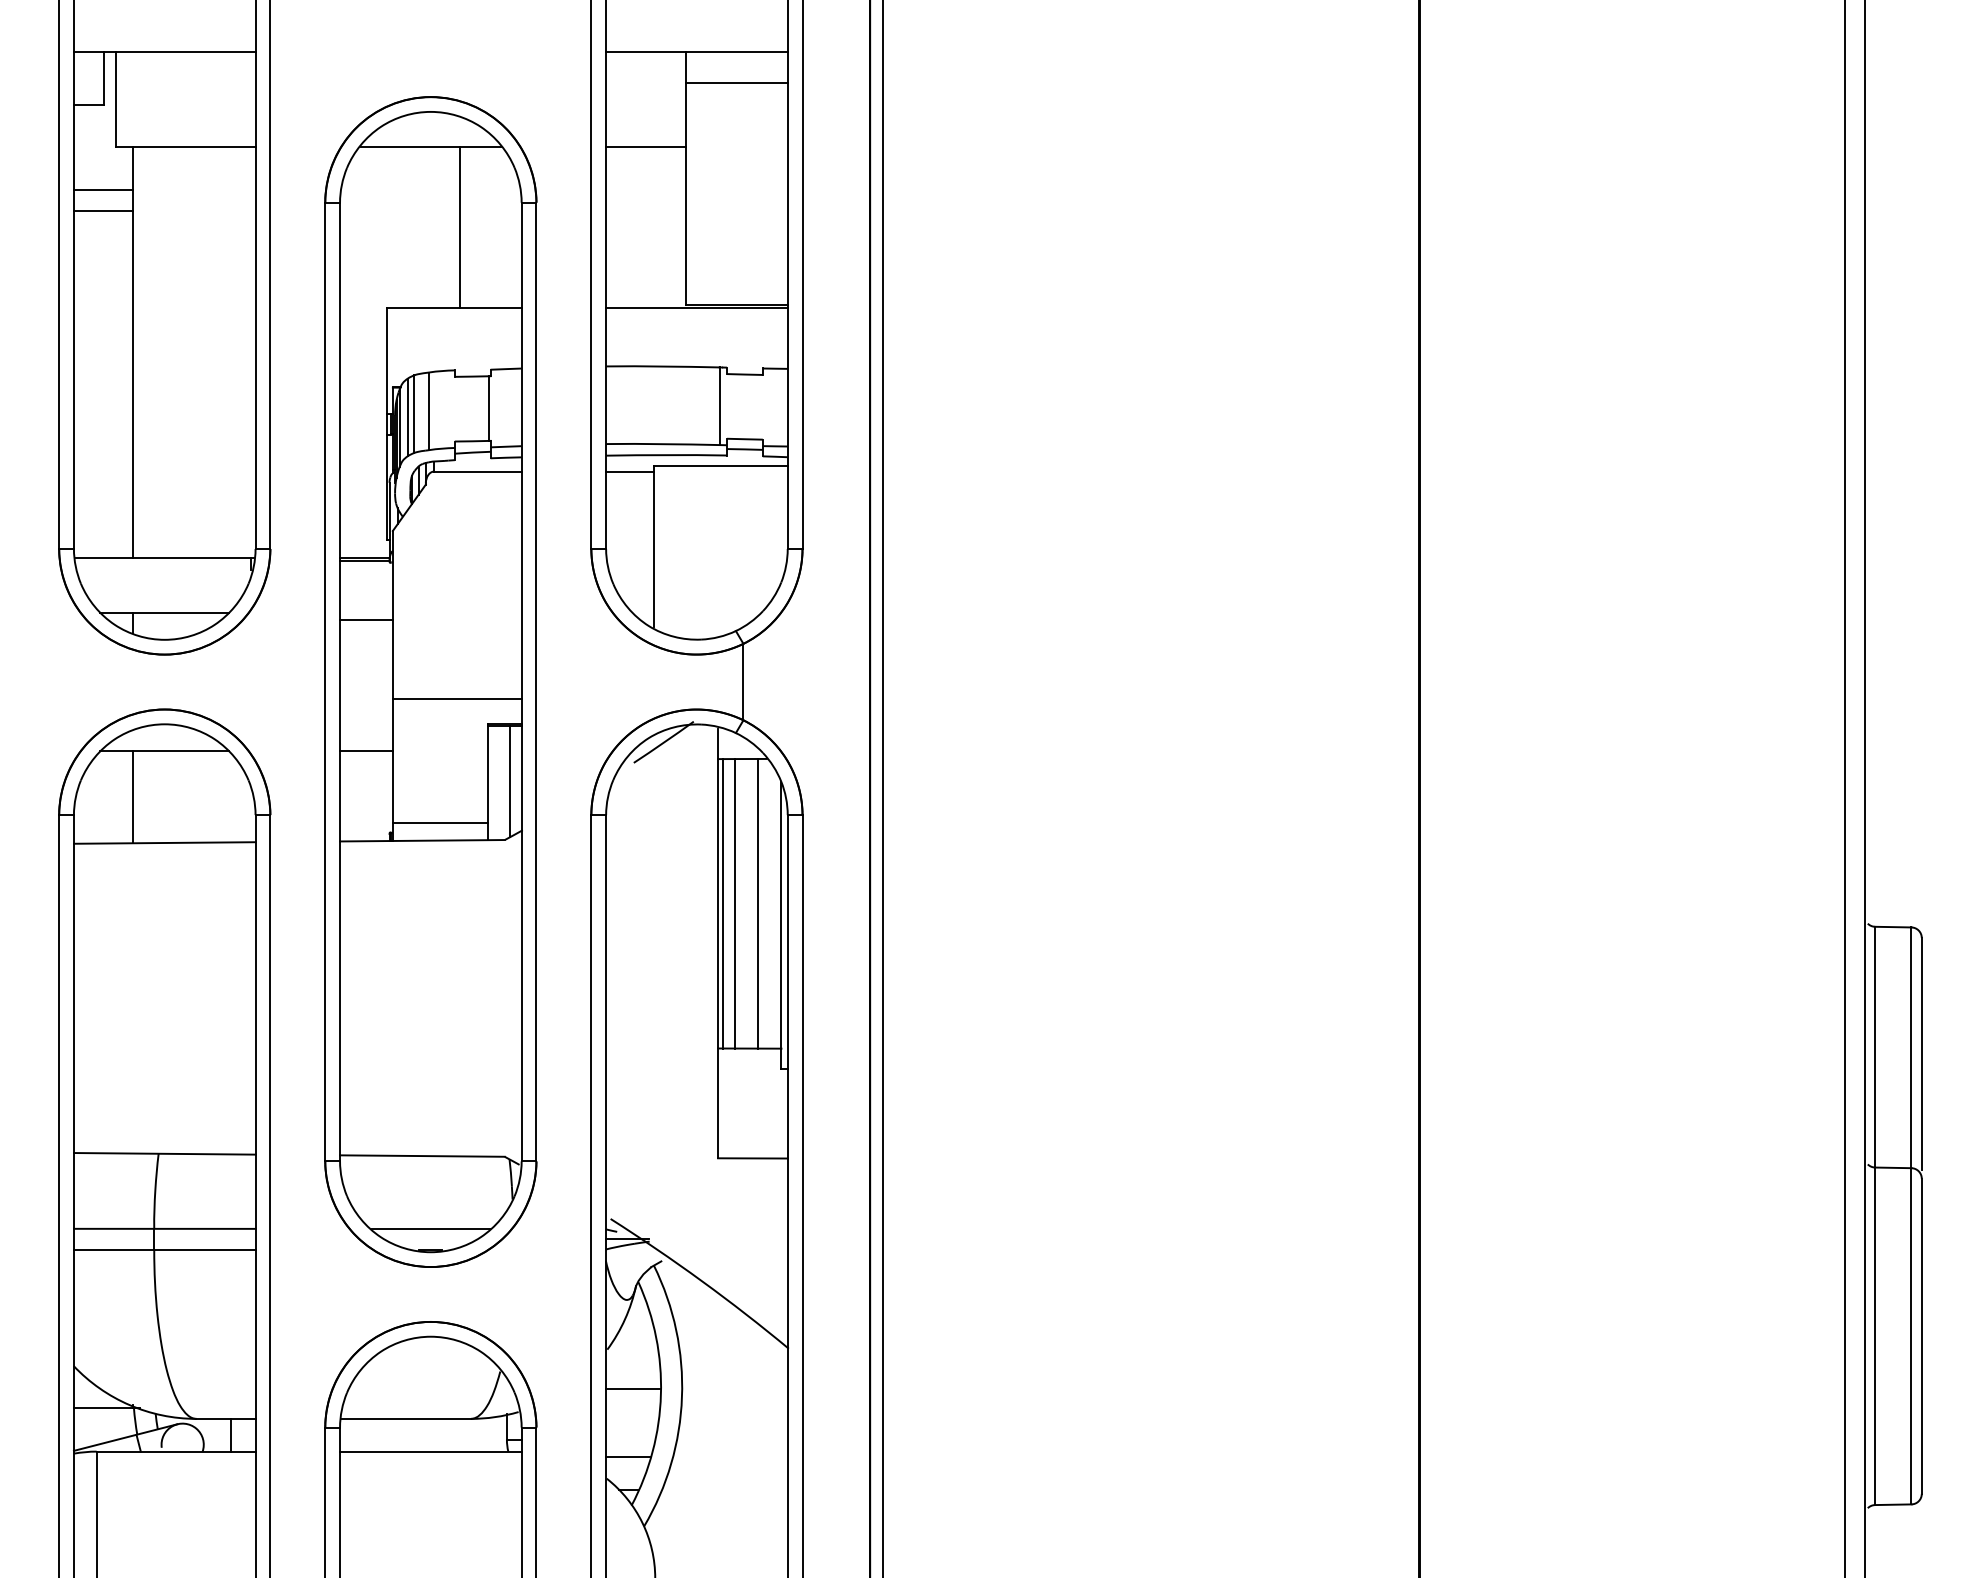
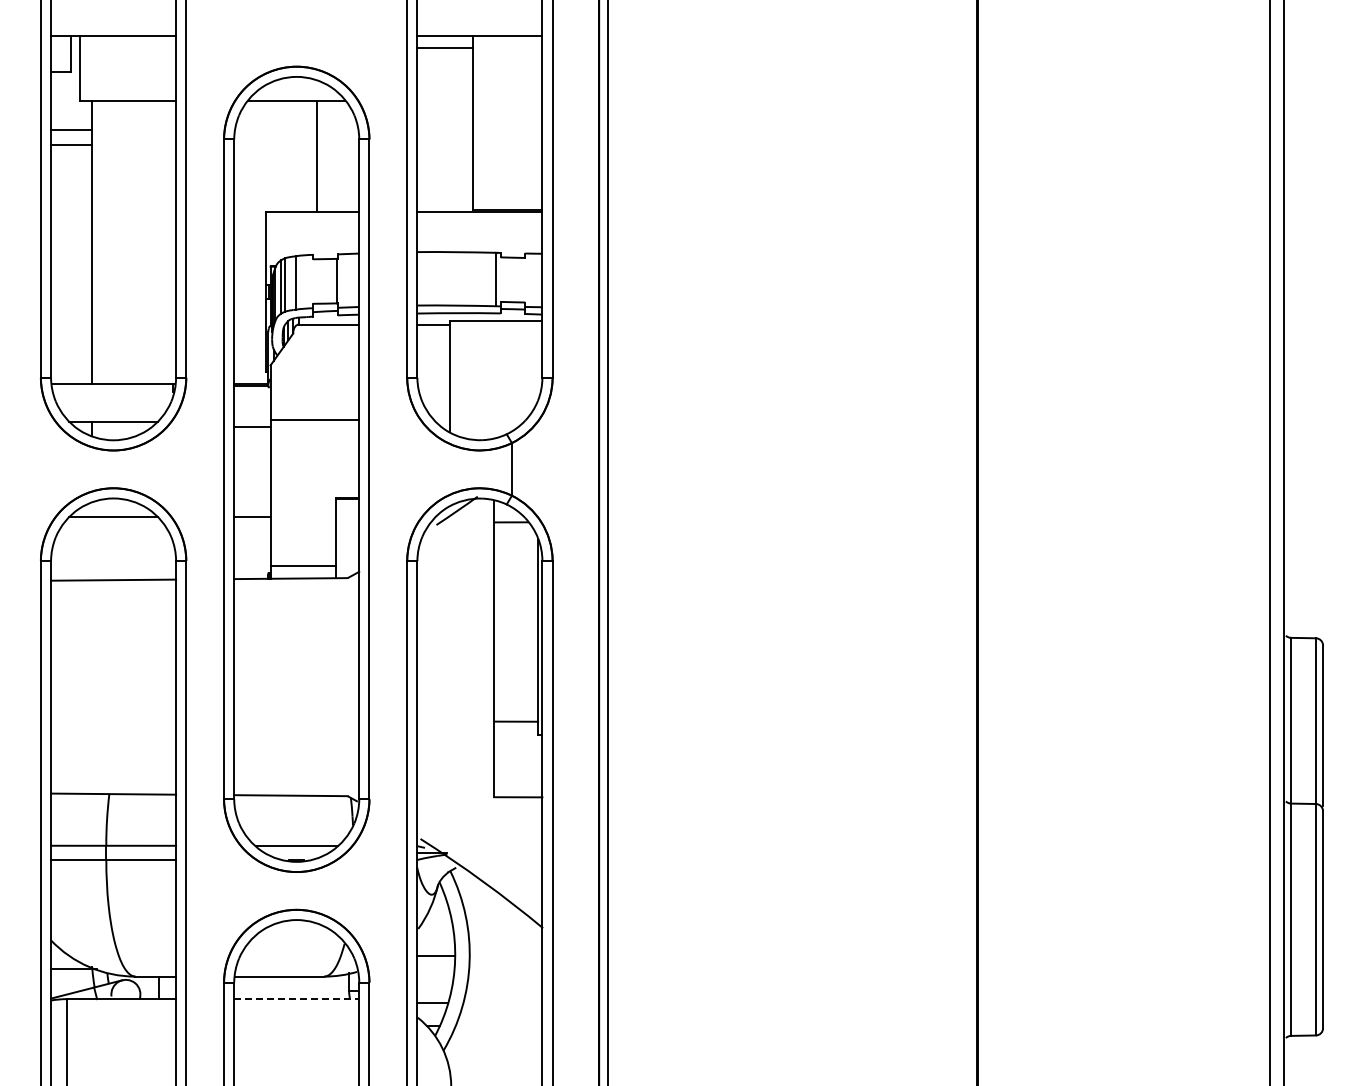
line: (737, 83) -> (507, 57), removed
line: (645, 146) -> (444, 47), moved
line: (456, 699) -> (314, 420), moved
line: (510, 781) -> (351, 537), removed
line: (132, 796) -> (91, 548), removed
line: (722, 903) -> (497, 621), removed
line: (735, 903) -> (506, 621), removed
line: (758, 903) -> (522, 621), removed
line: (430, 1452) -> (296, 999), solid -> dashed

